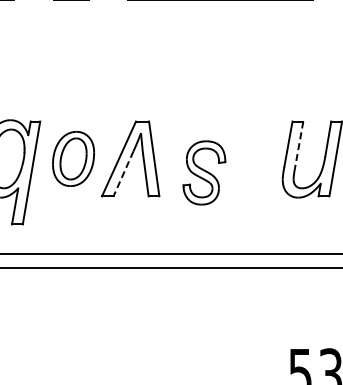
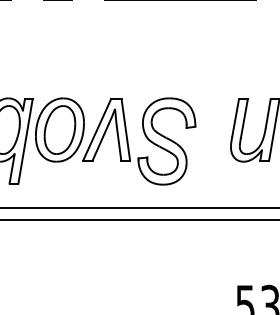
line: (299, 145) -> (244, 119), dashed -> solid
part: (73, 158) -> (59, 129), size x1.43
part: (204, 172) -> (166, 141), size x1.67
line: (123, 173) -> (100, 141), dashed -> solid

